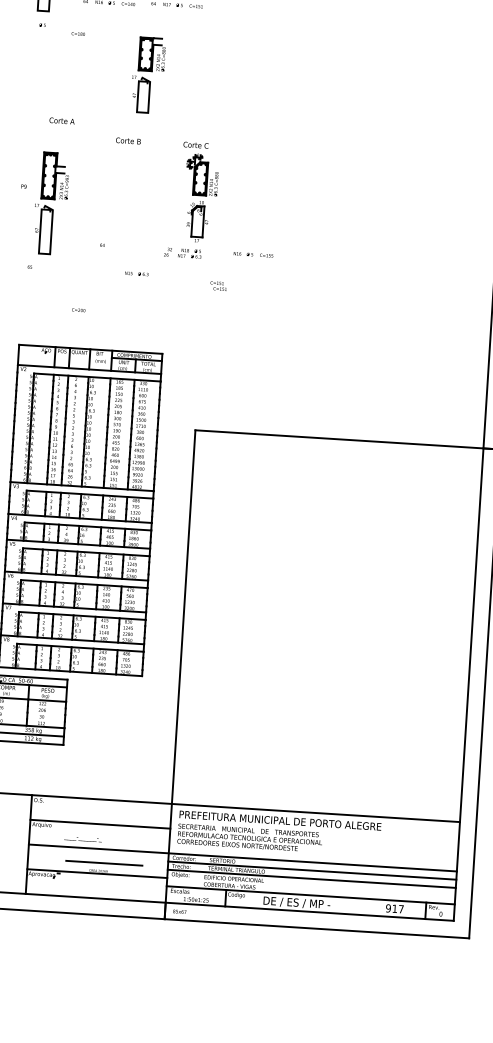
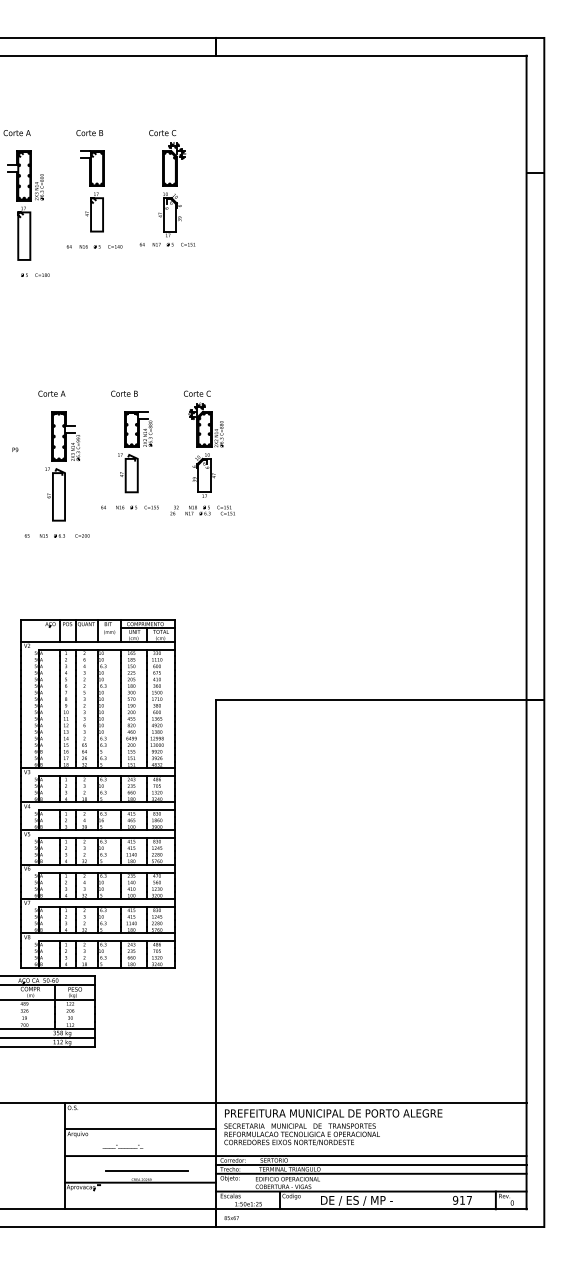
text: (78, 33) -> (42, 274), moved
part: (148, 75) -> (135, 452), moved
text: (61, 120) -> (51, 393), moved
part: (50, 203) -> (62, 466), moved
text: (253, 254) -> (137, 507), moved
text: (136, 273) -> (52, 535), moved
text: (218, 286) -> (225, 510), moved
text: (78, 309) -> (82, 535), moved

